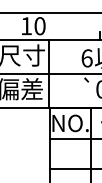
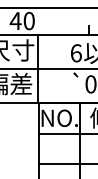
text: (26, 26) -> (15, 21), 10 -> 40

